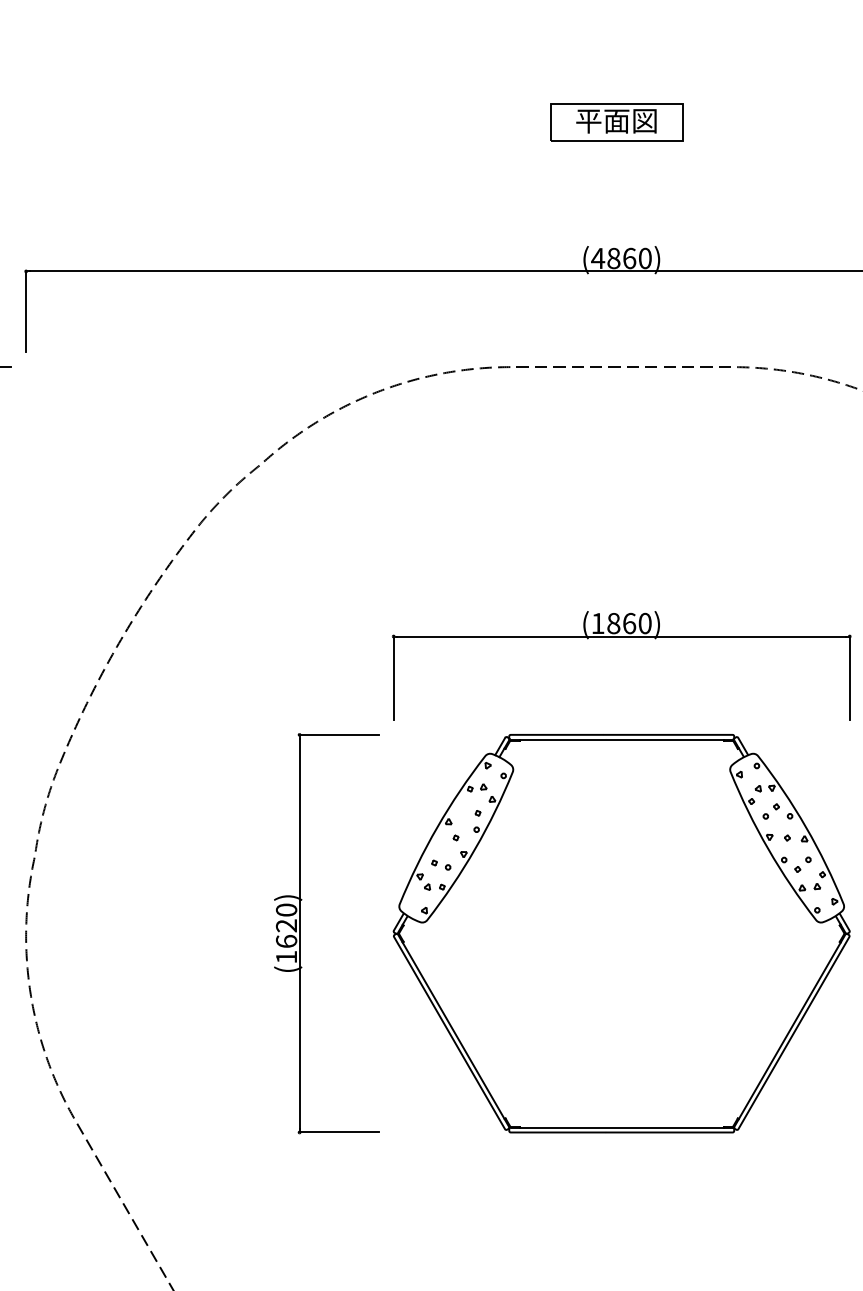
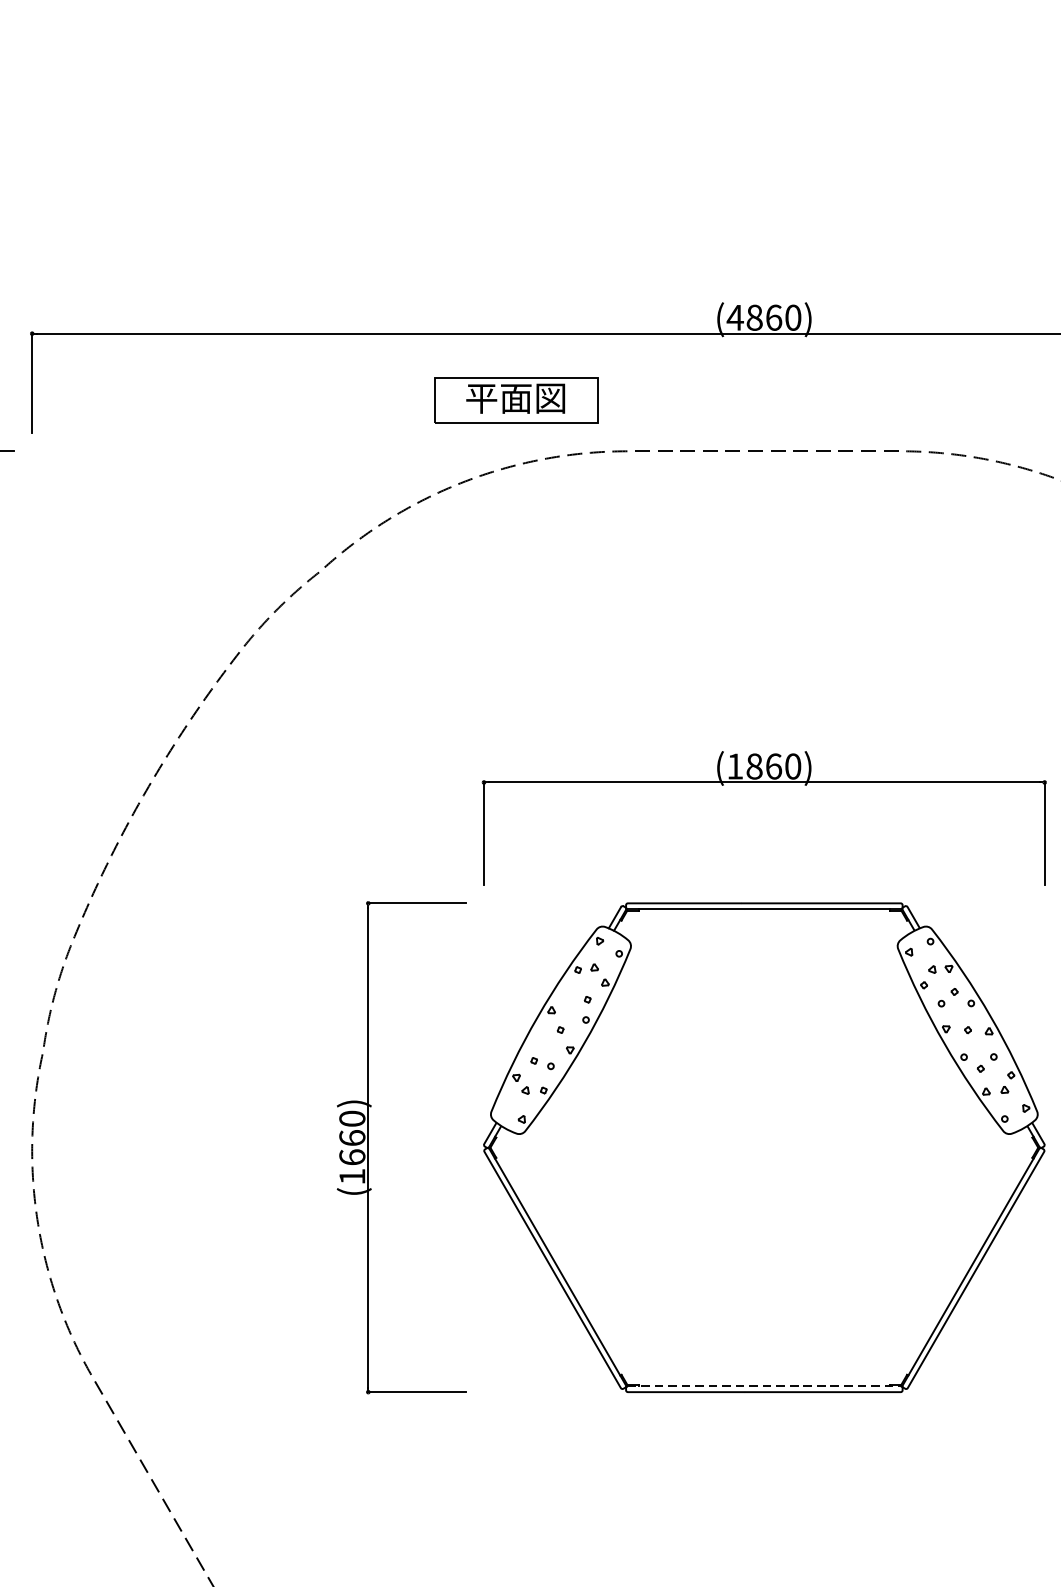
part: (616, 122) -> (515, 400), moved
text: (286, 925) -> (352, 1137), (1620) -> (1660)
line: (622, 1127) -> (765, 1386), solid -> dashed

